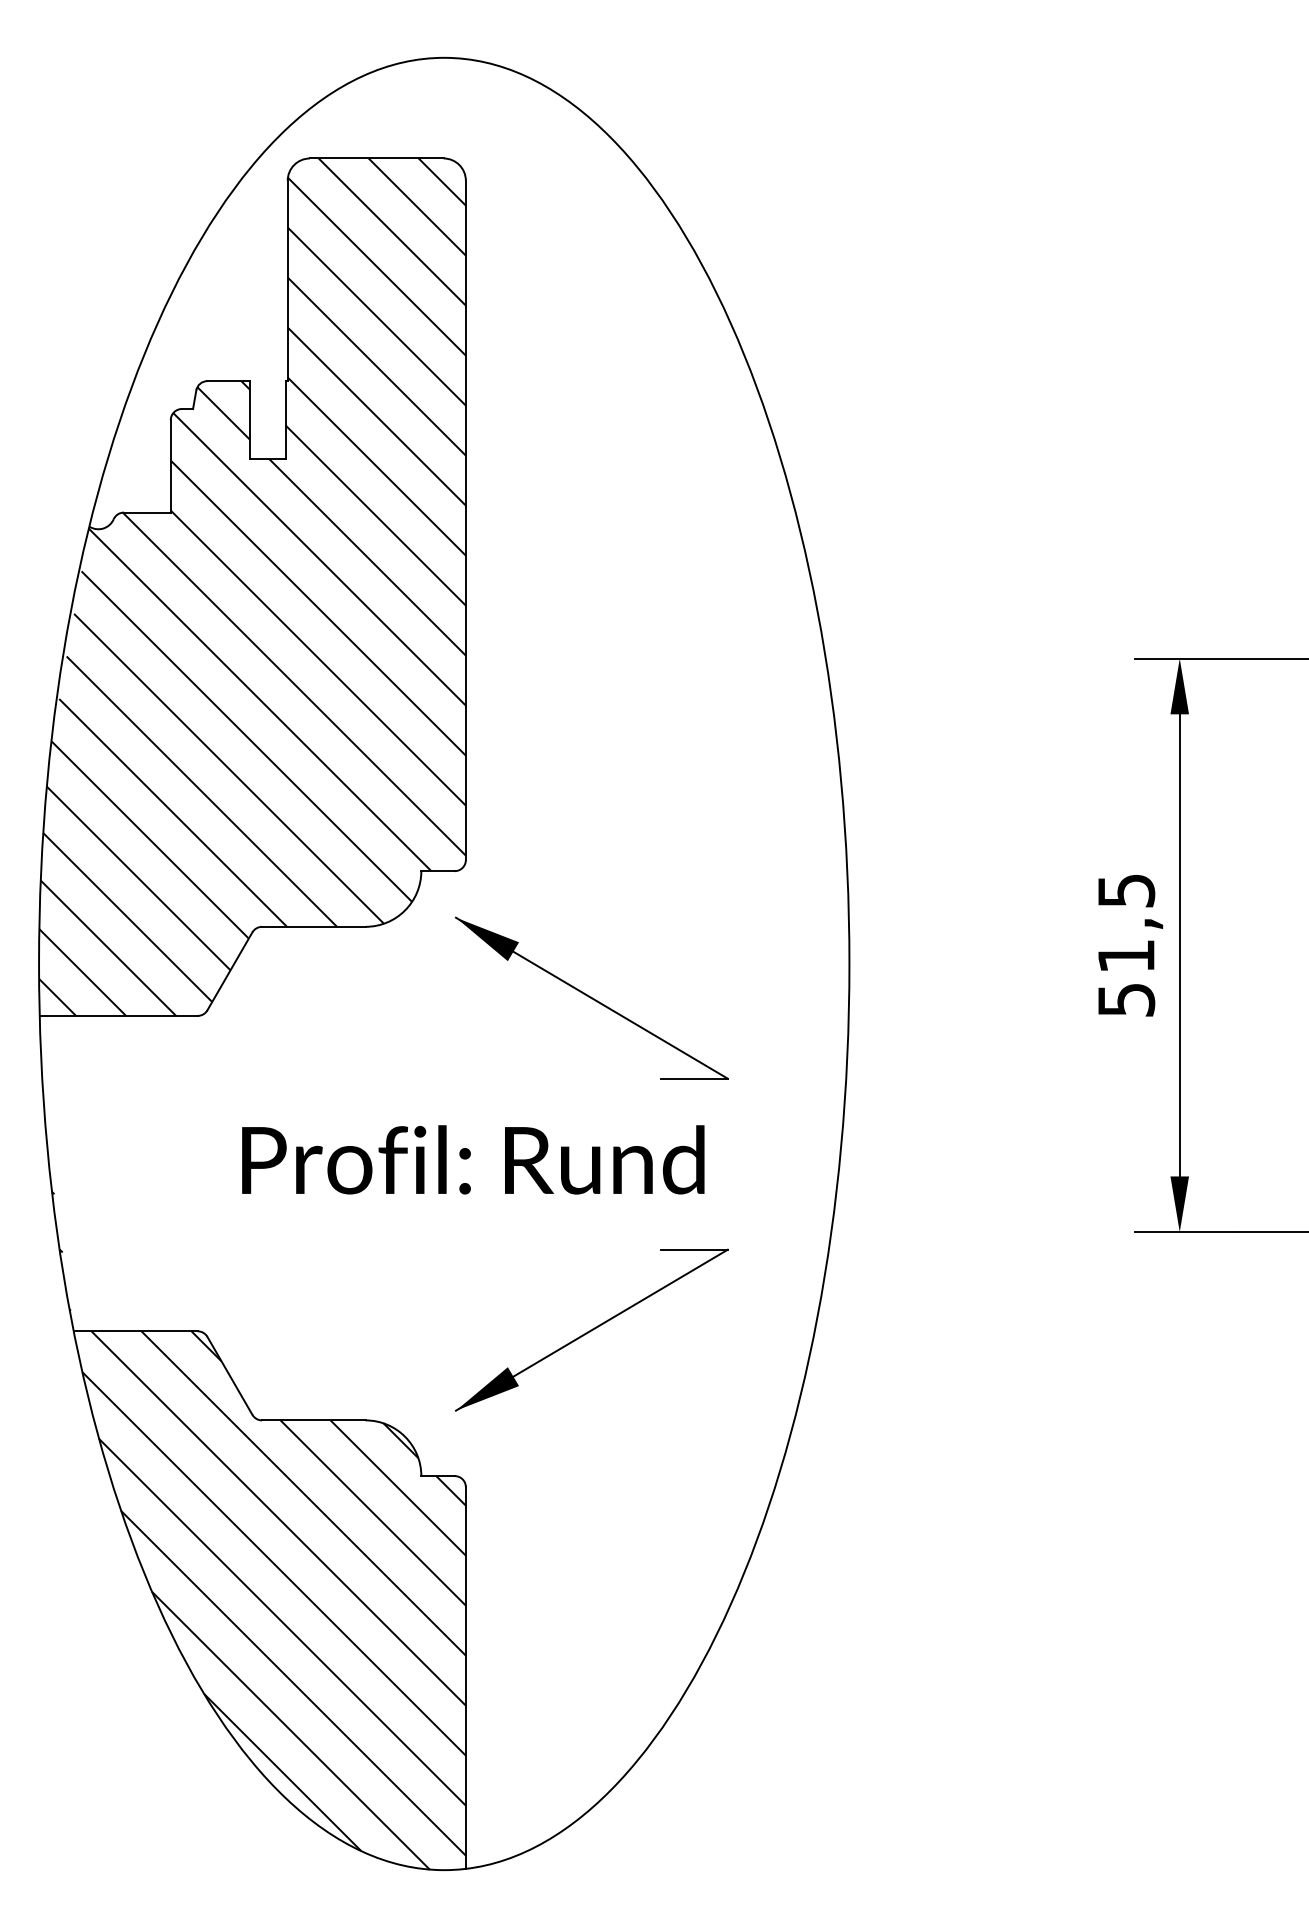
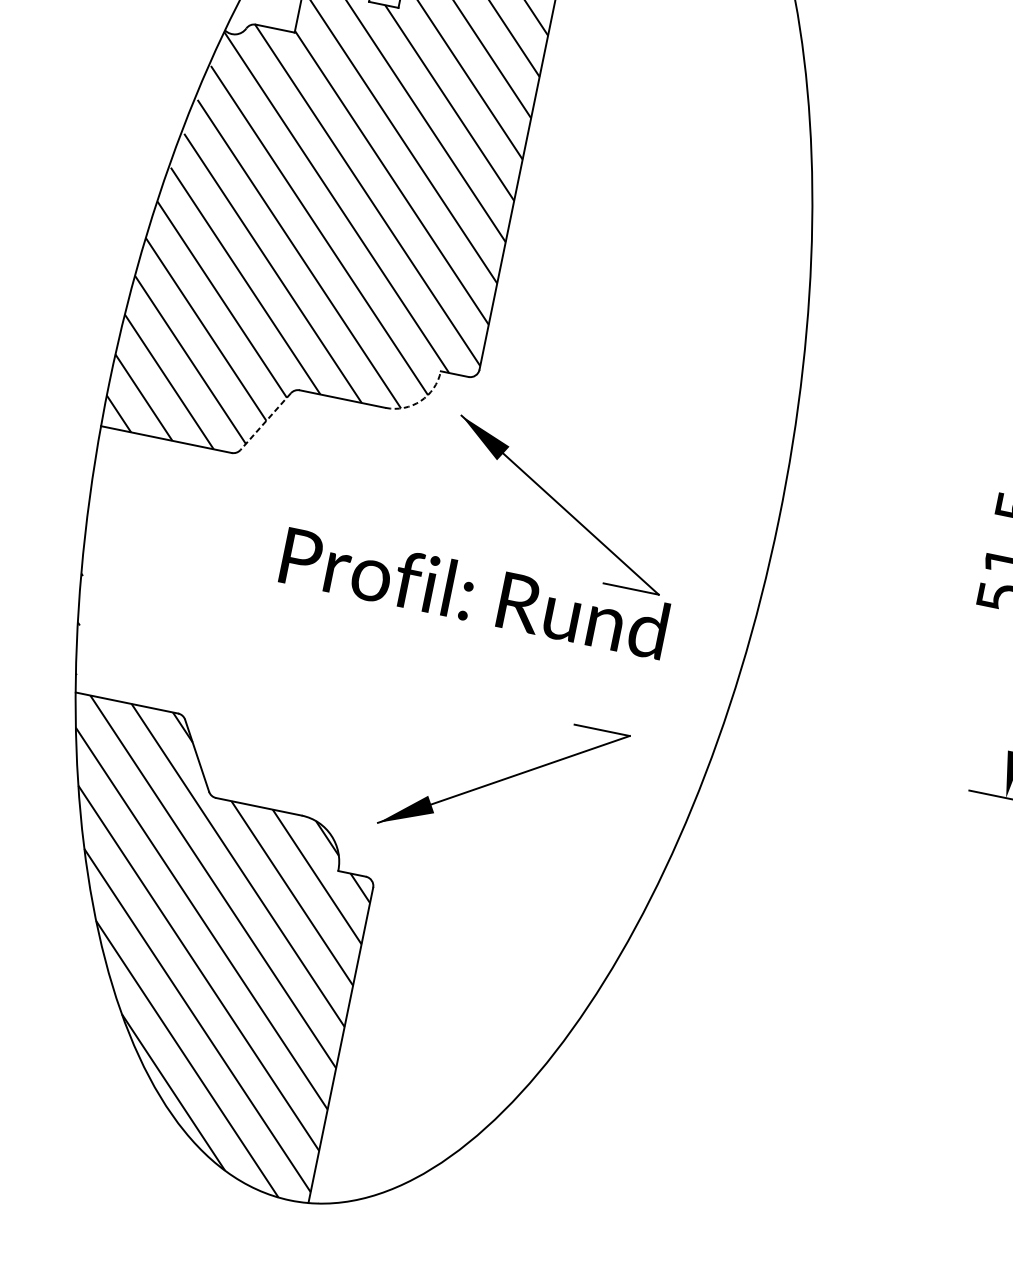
arc: (405, 910) -> (421, 401), solid -> dashed
line: (229, 971) -> (265, 421), solid -> dashed
text: (473, 1159) -> (474, 592), moved

